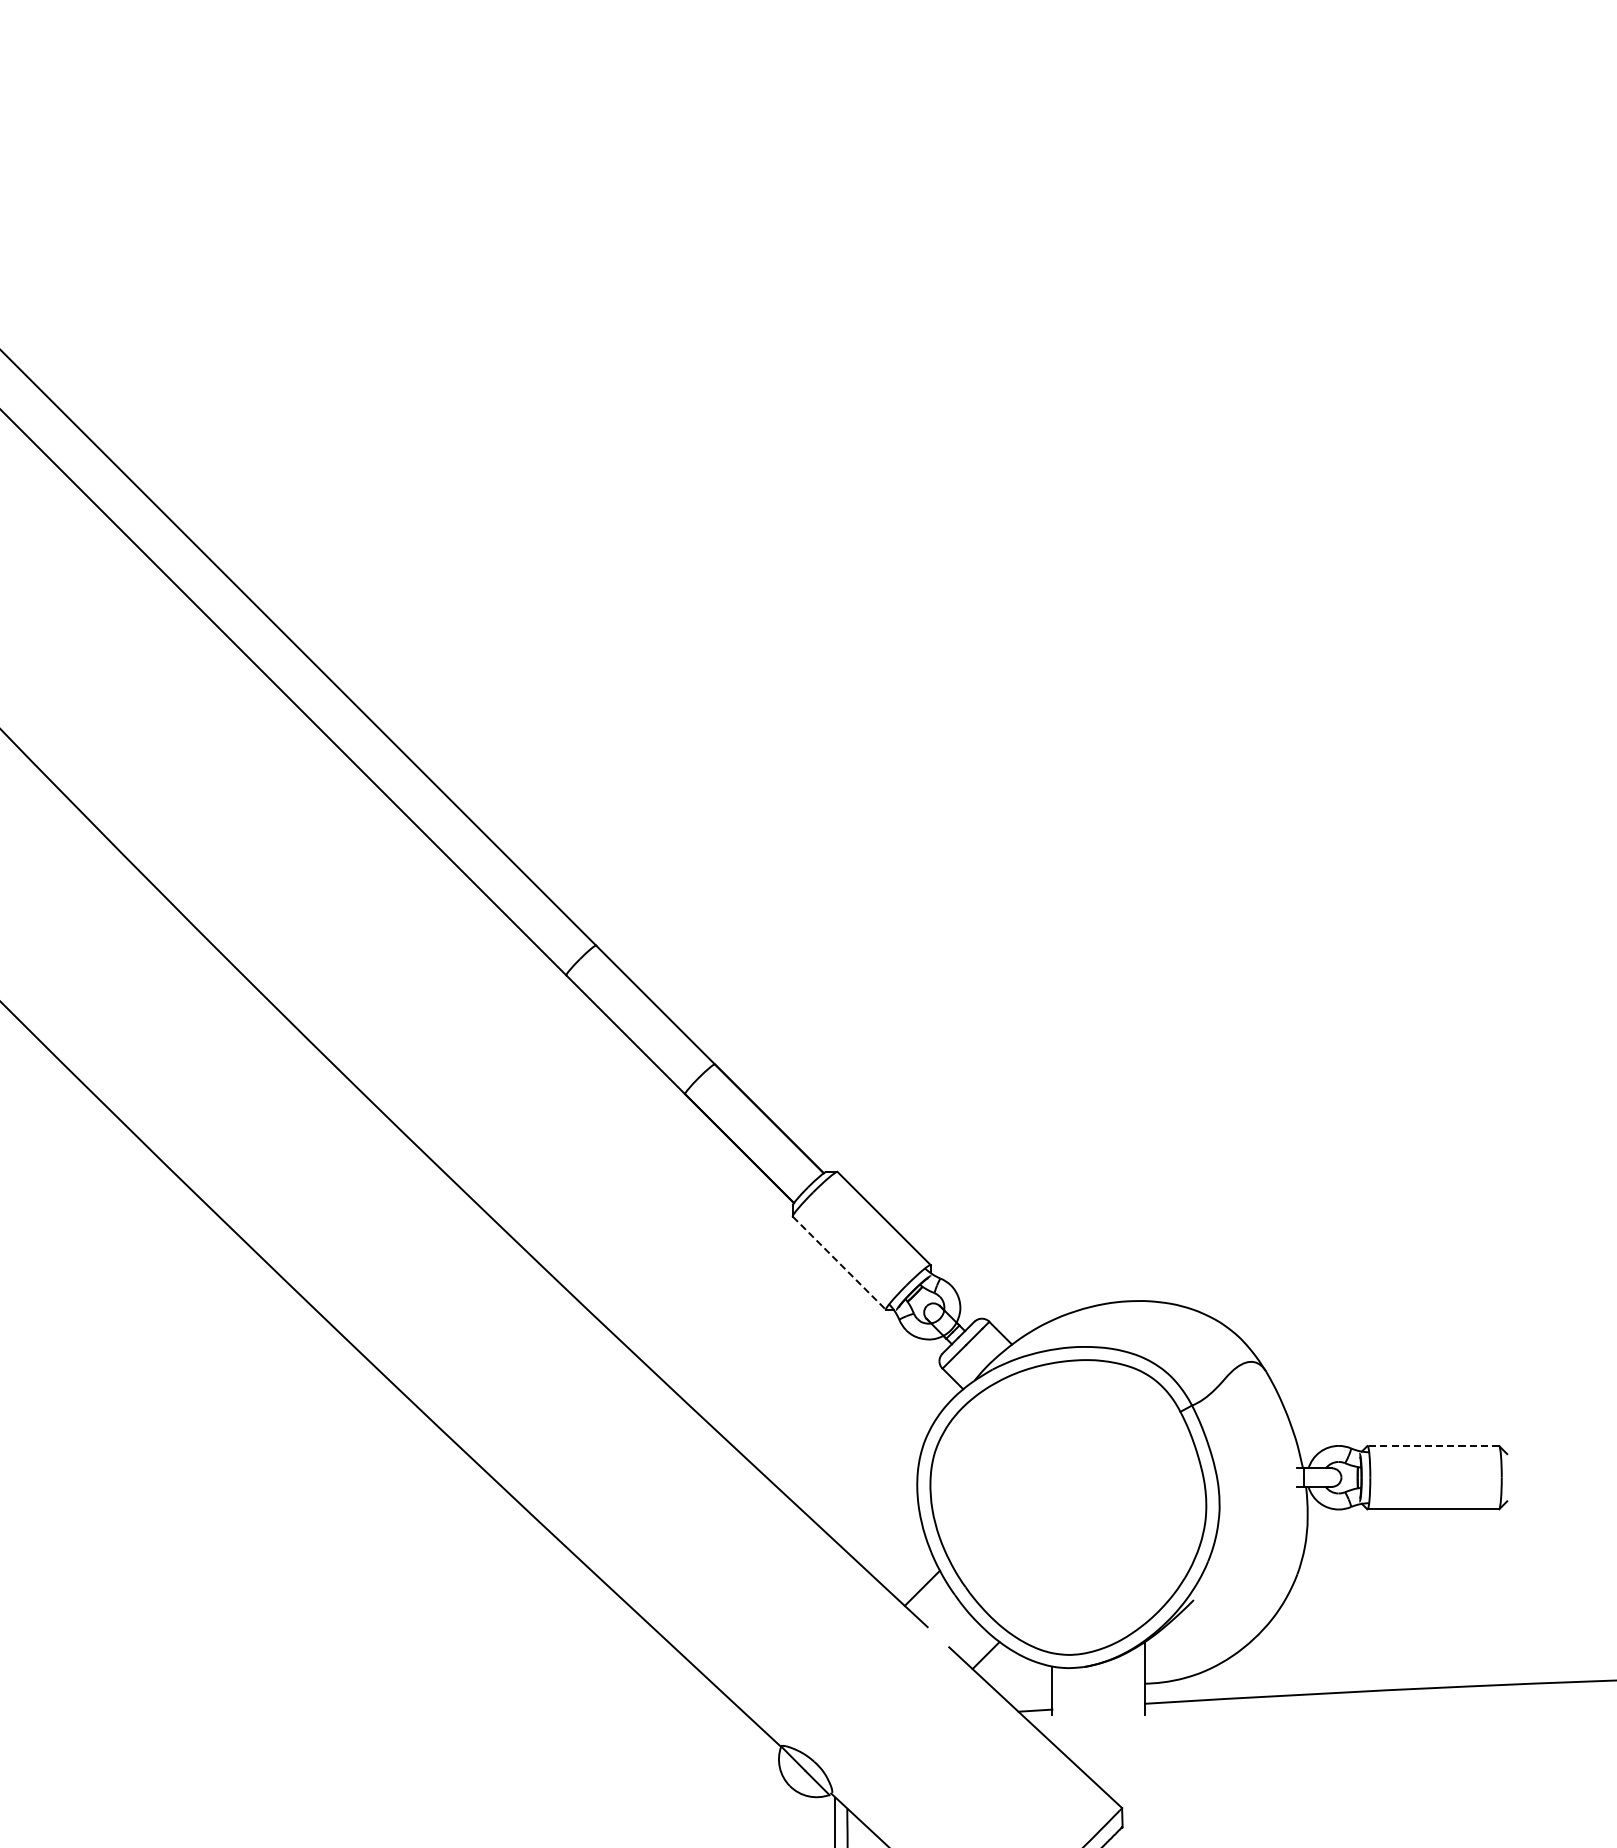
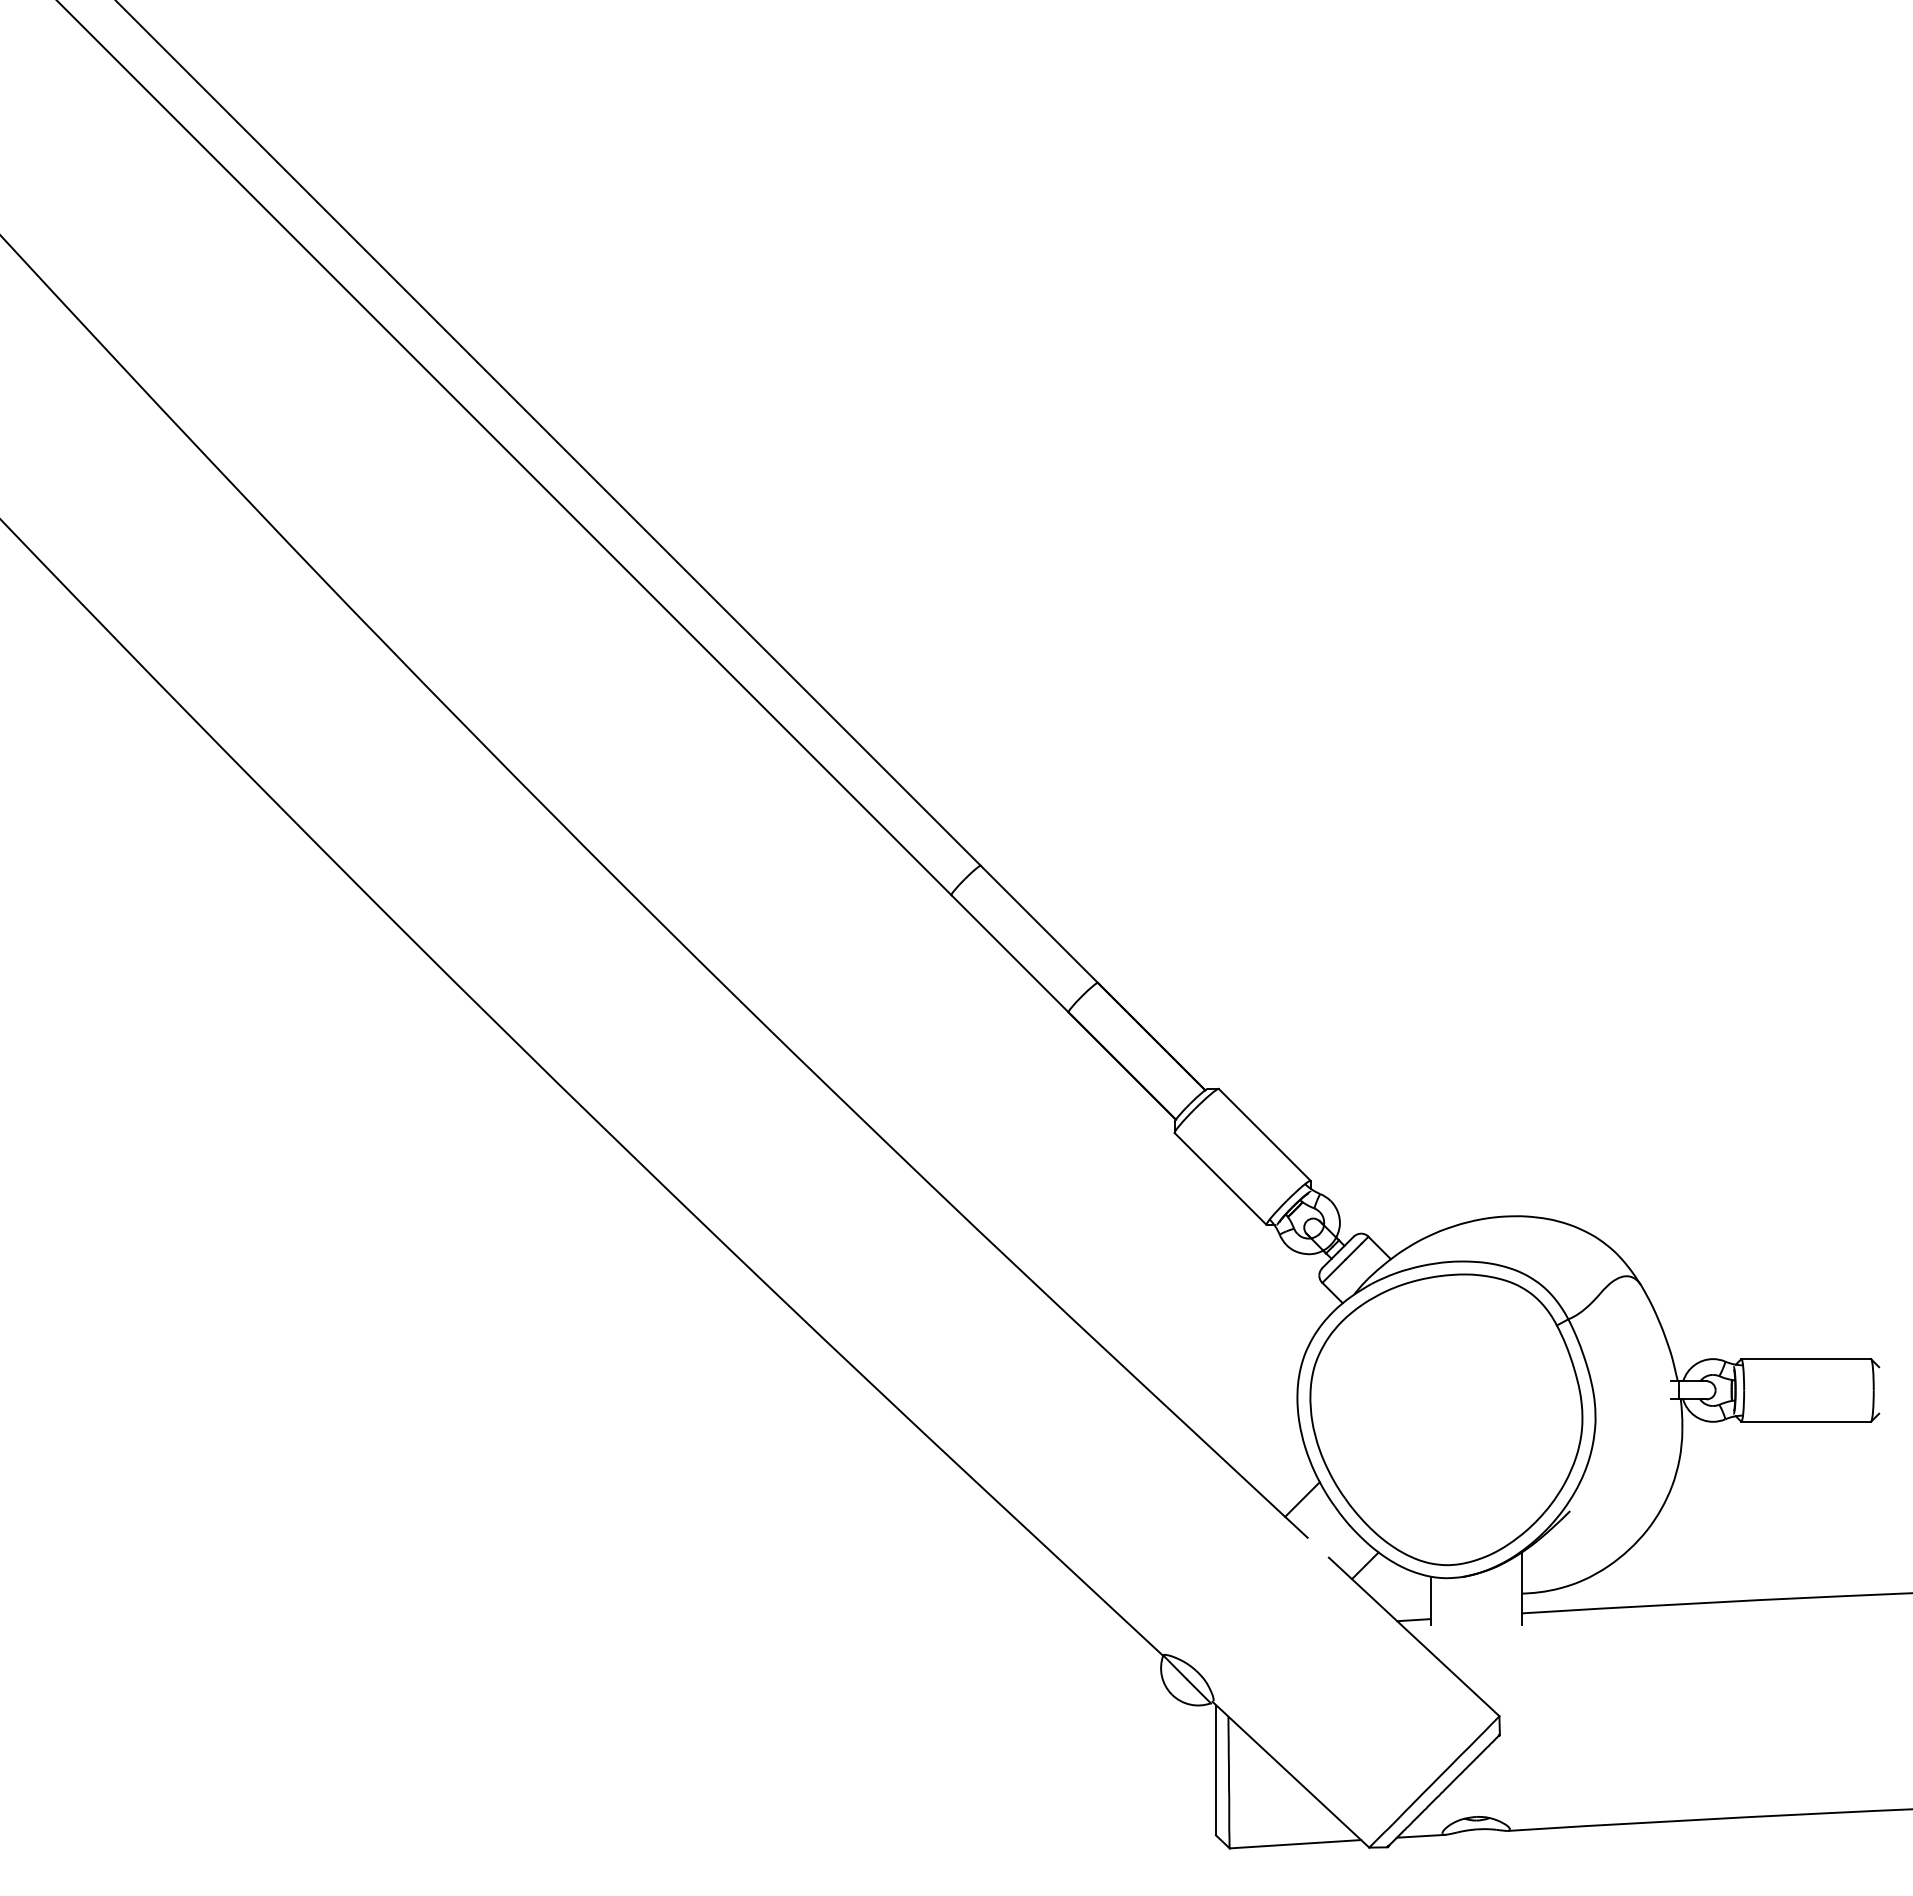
line: (839, 1263) -> (1220, 1179), dashed -> solid
line: (1433, 1446) -> (1806, 1359), dashed -> solid

